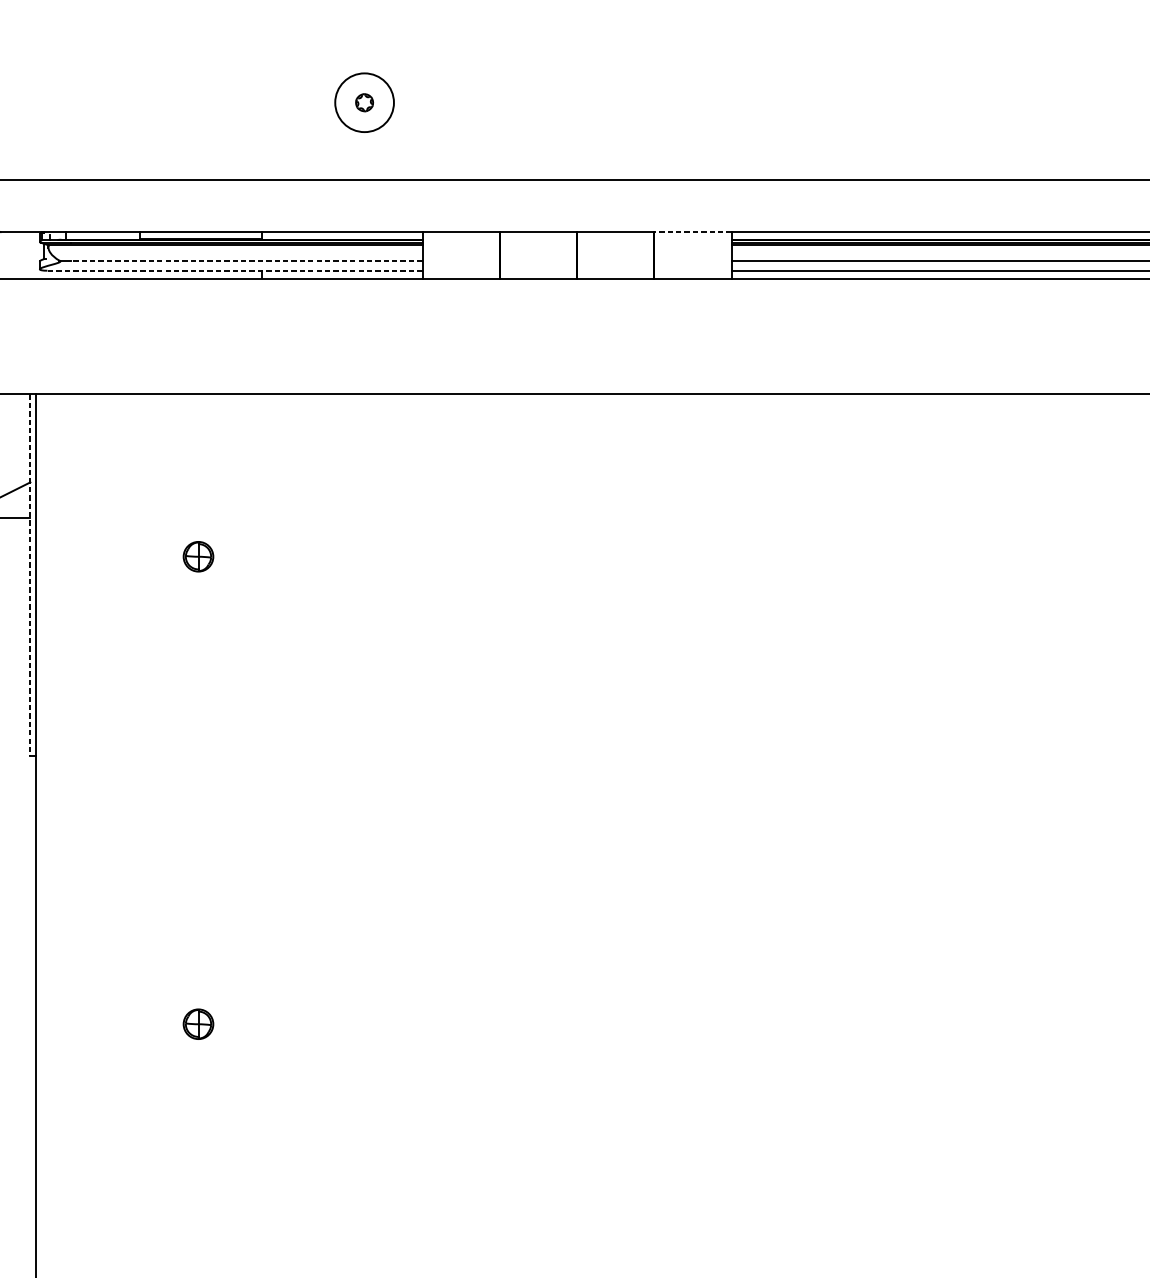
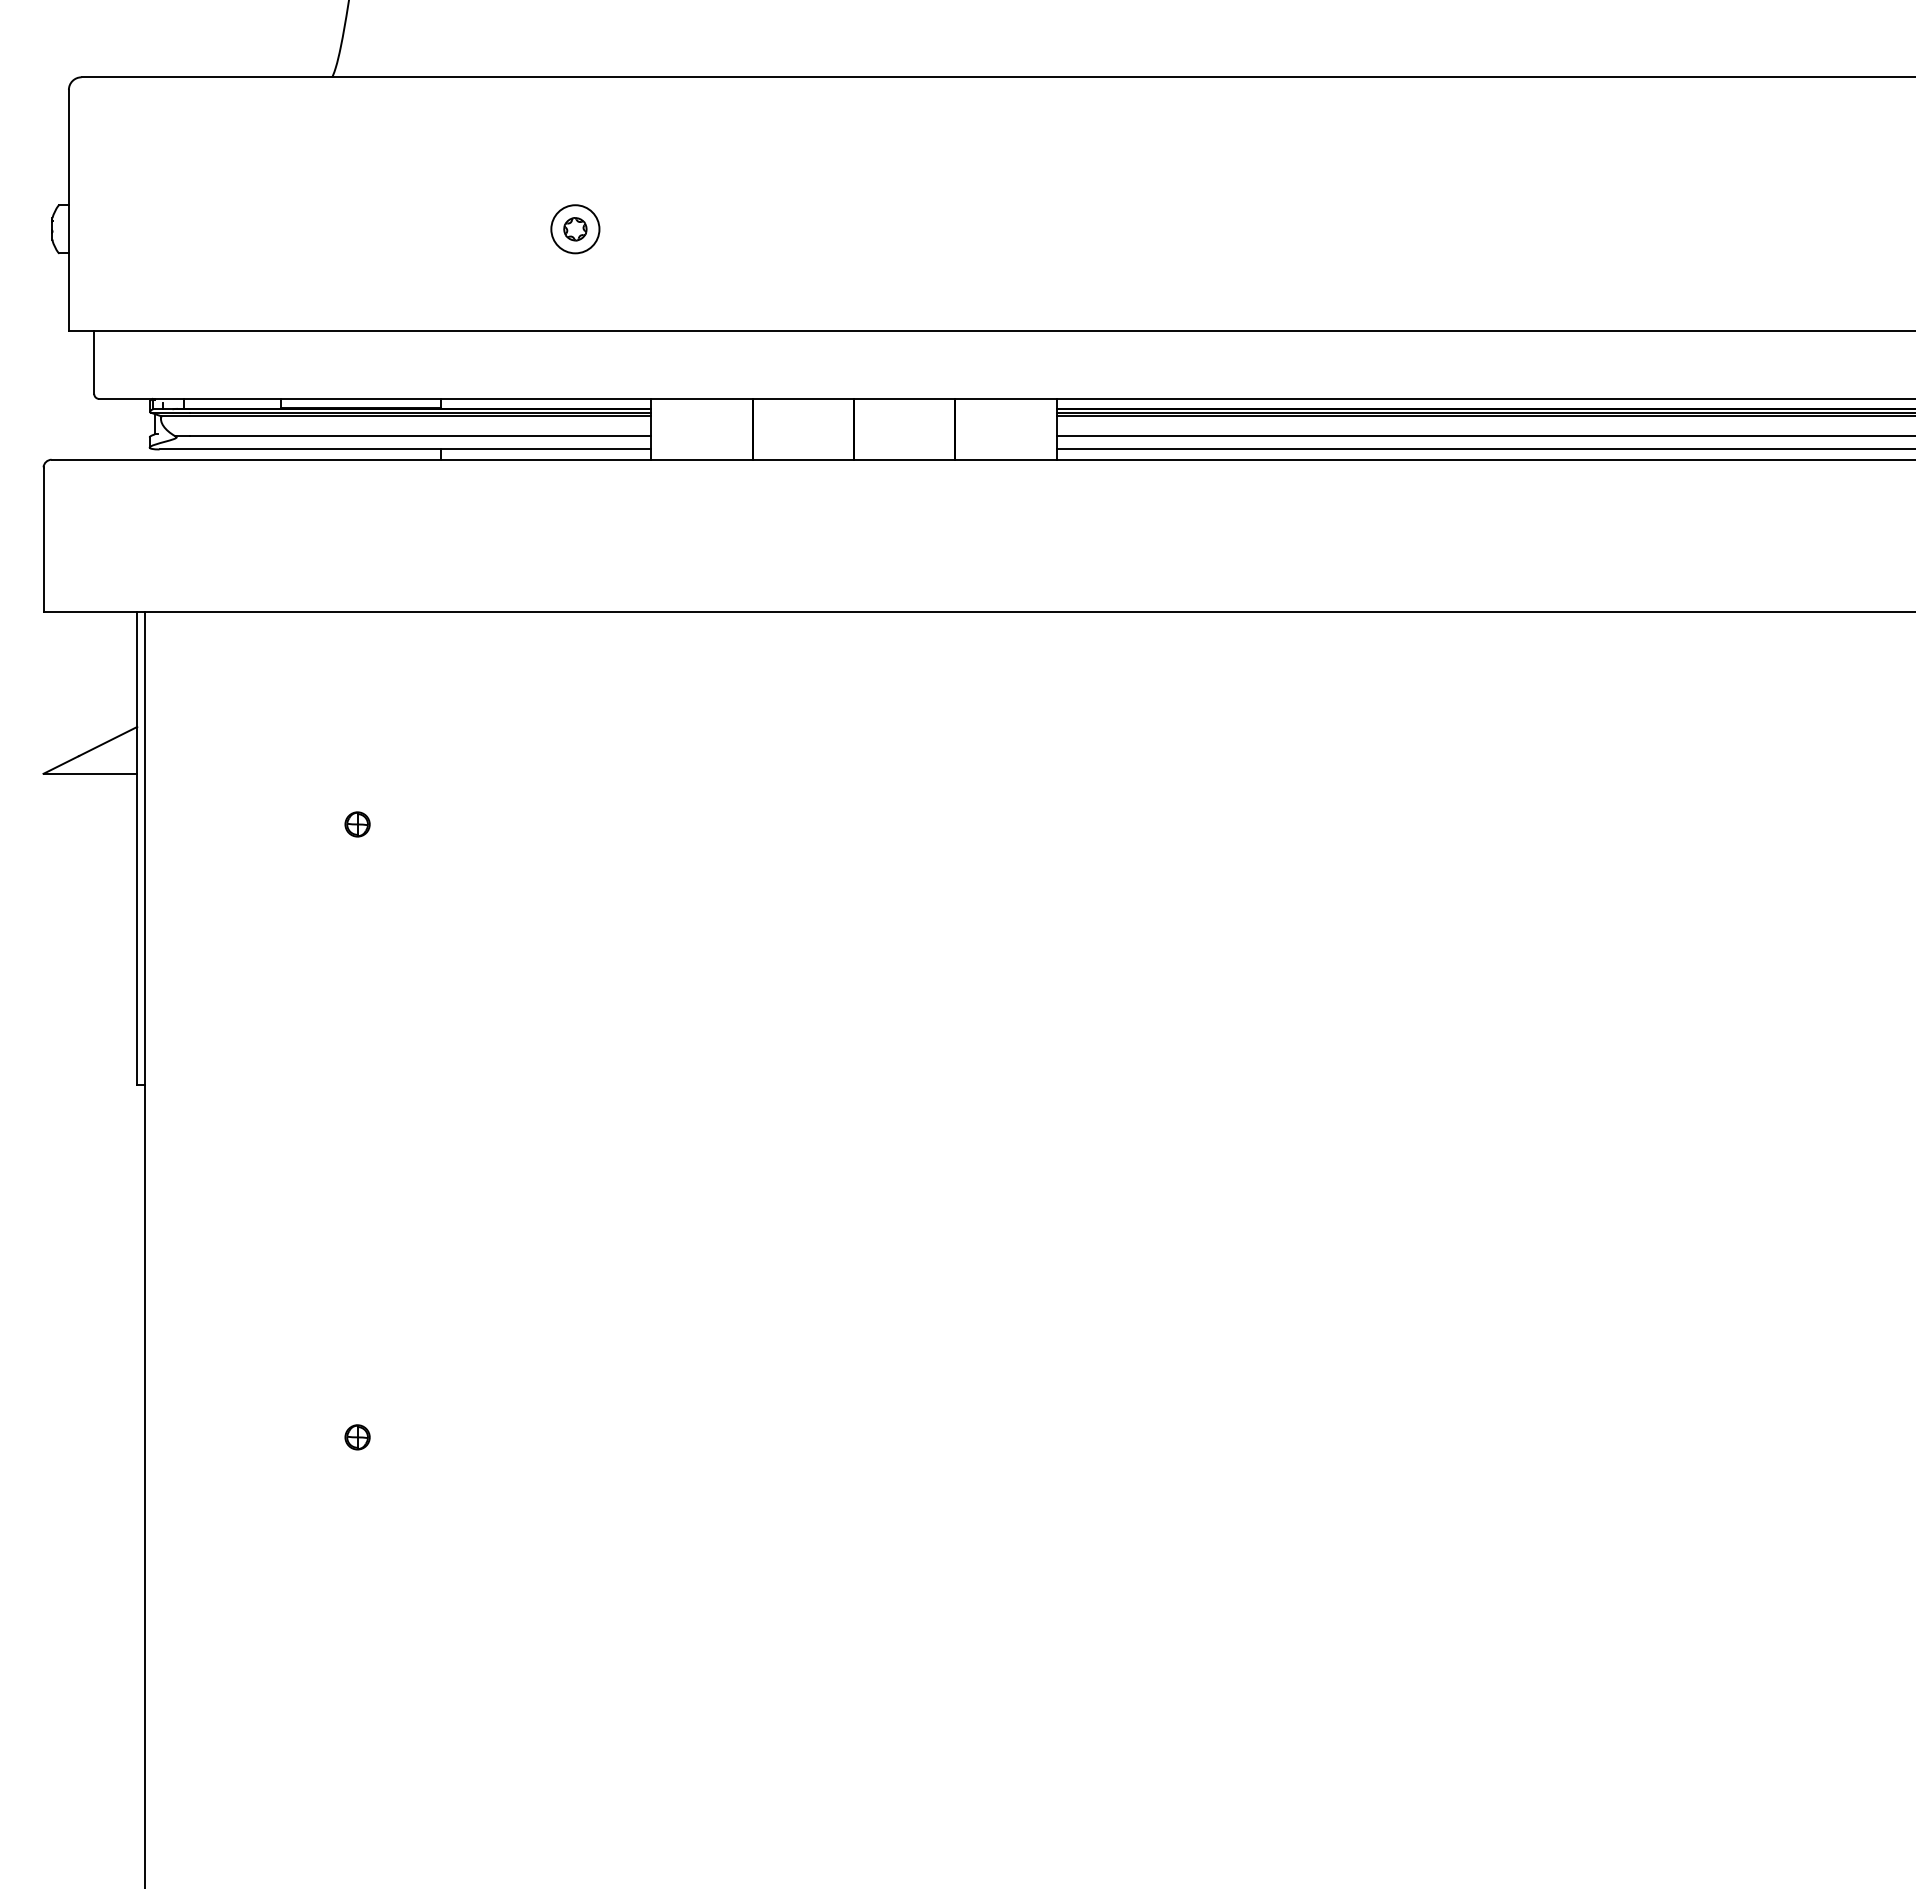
circle: (364, 102) -> (575, 229), size x0.62
line: (693, 231) -> (1006, 398), dashed -> solid
line: (246, 260) -> (420, 436), dashed -> solid
line: (235, 270) -> (405, 449), dashed -> solid
part: (198, 556) -> (357, 824), size x0.62
line: (30, 575) -> (137, 848), dashed -> solid
part: (198, 1024) -> (357, 1437), size x0.62

